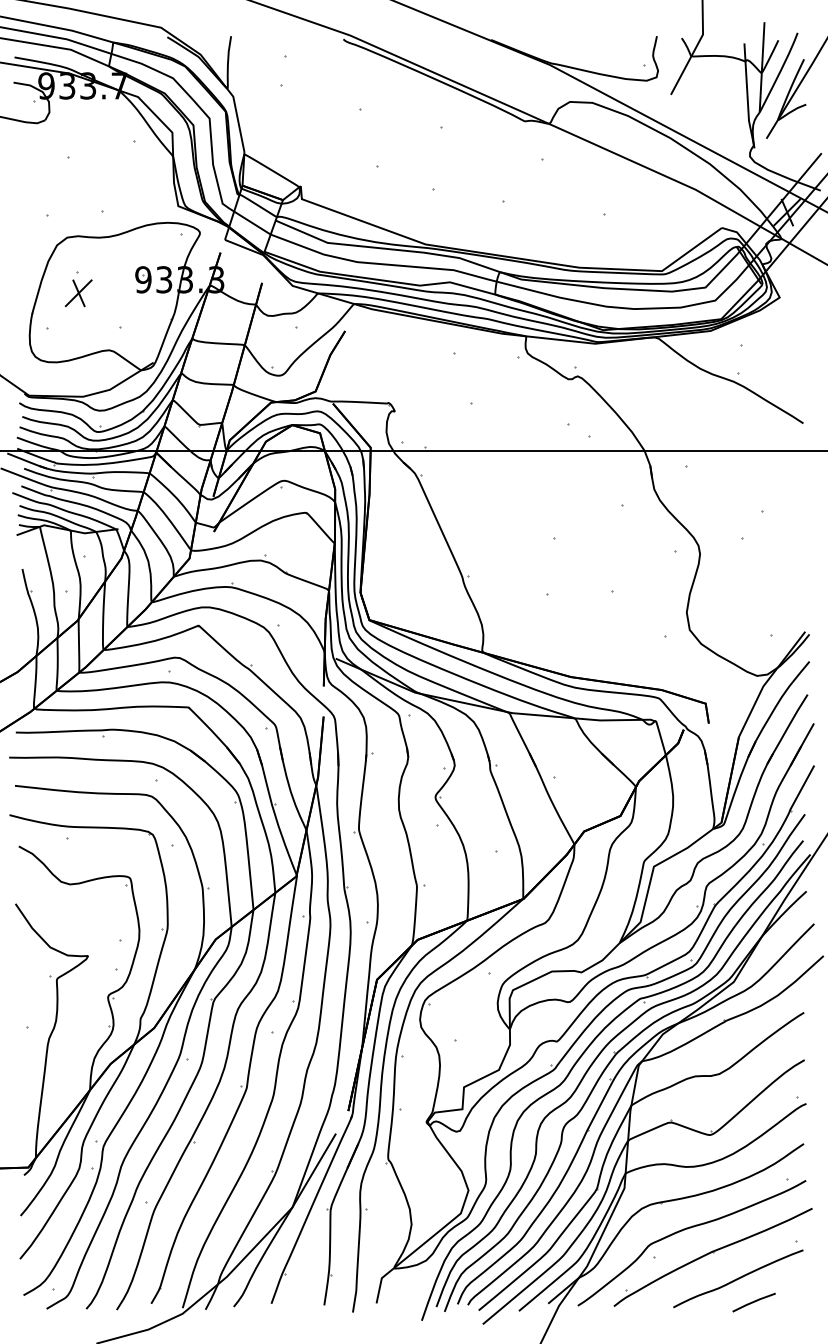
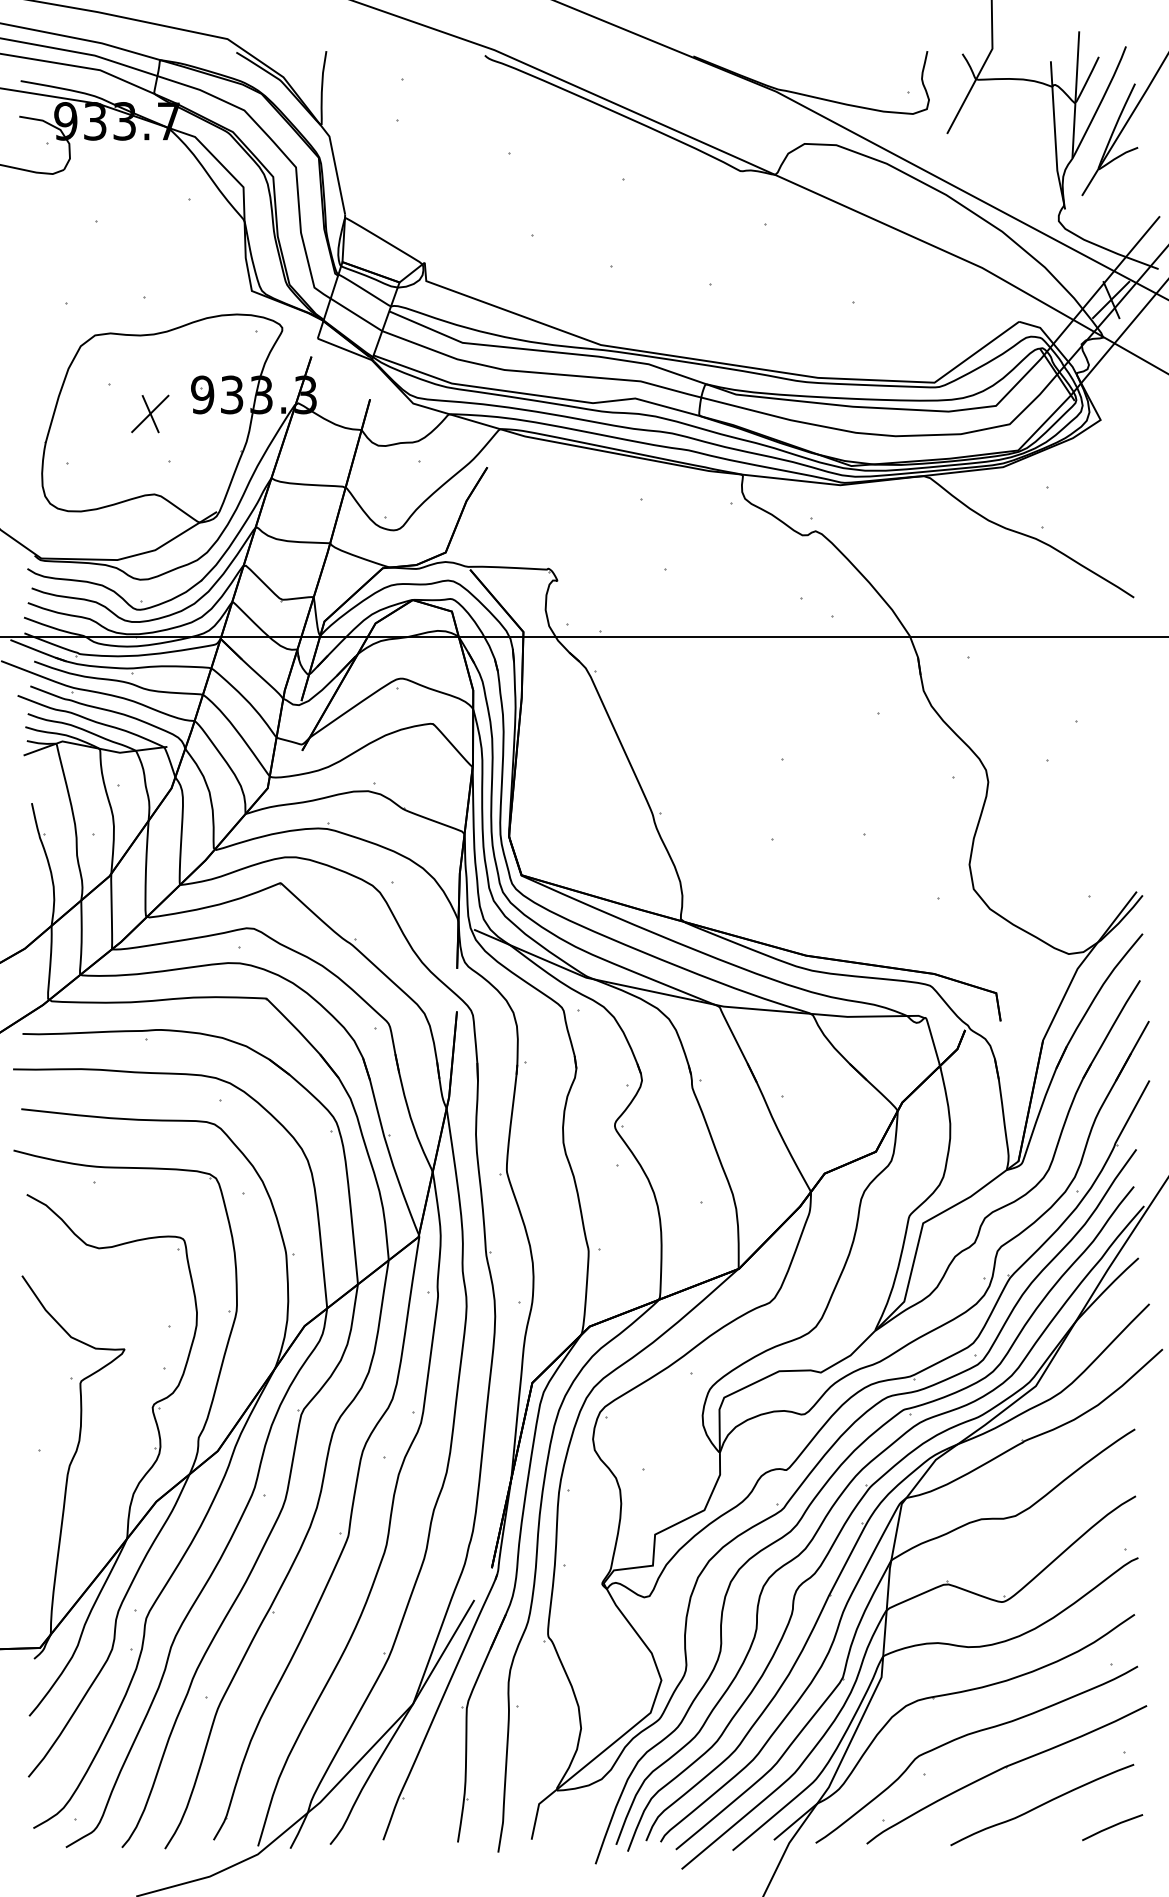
part: (78, 292) -> (150, 413), moved
line: (754, 1302) -> (1112, 1827), moved

